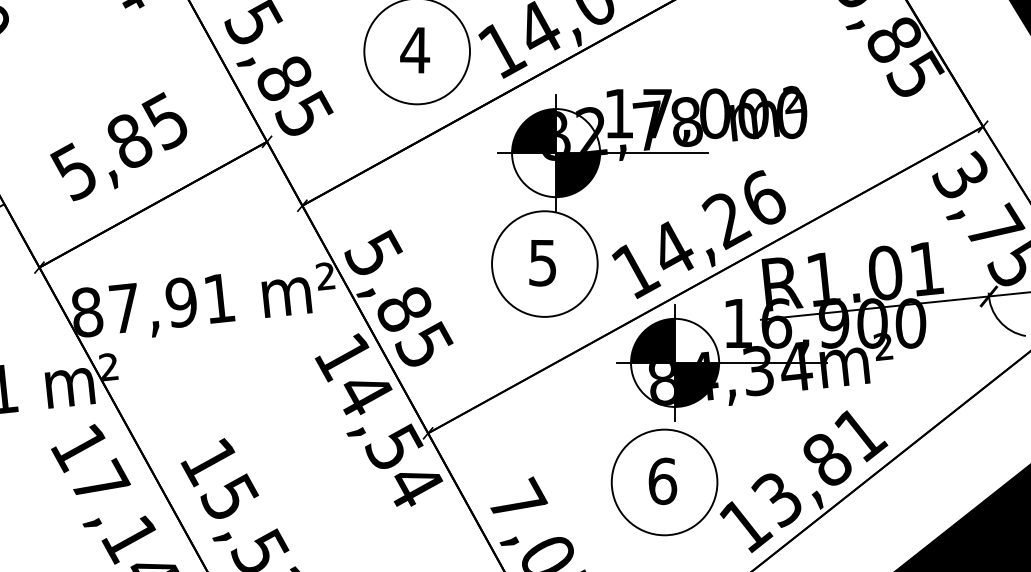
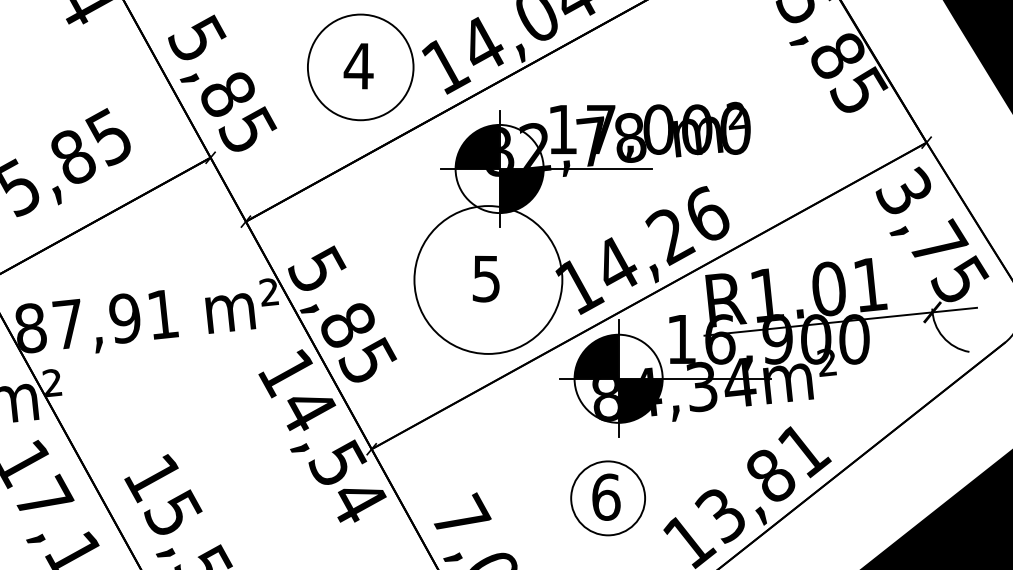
circle: (544, 263) -> (488, 279), size x1.4
circle: (664, 482) -> (608, 498), size x0.7

